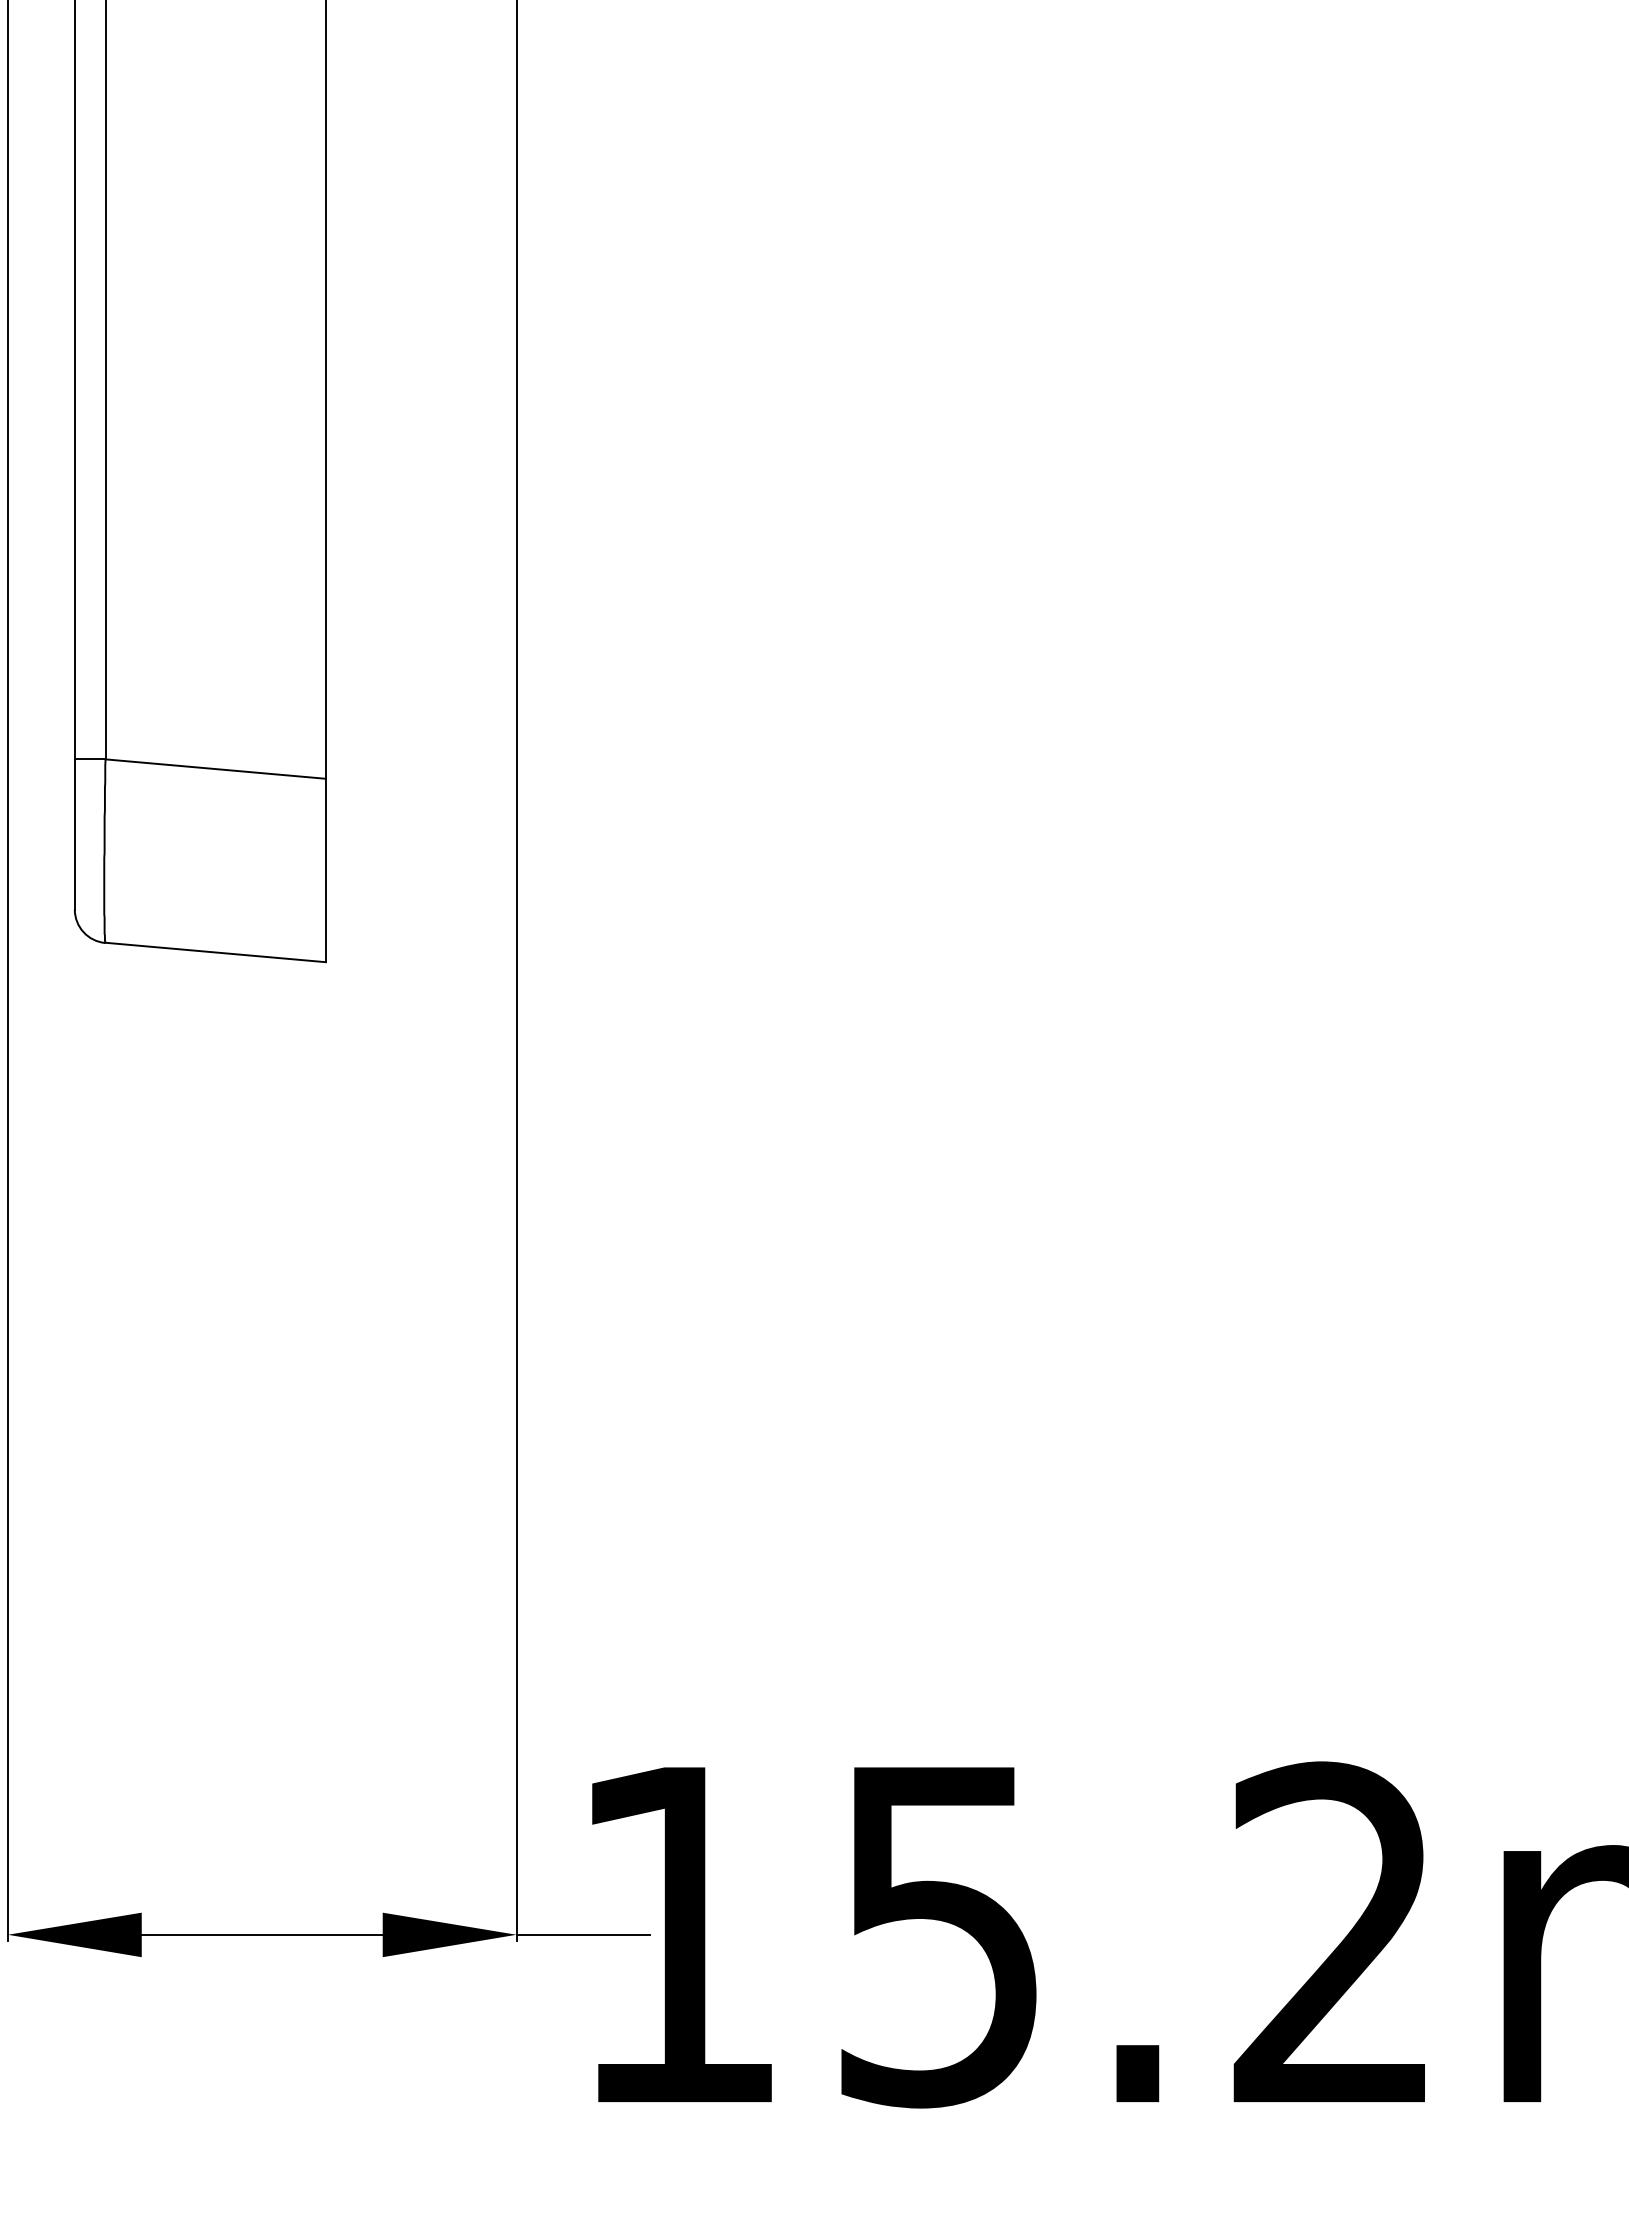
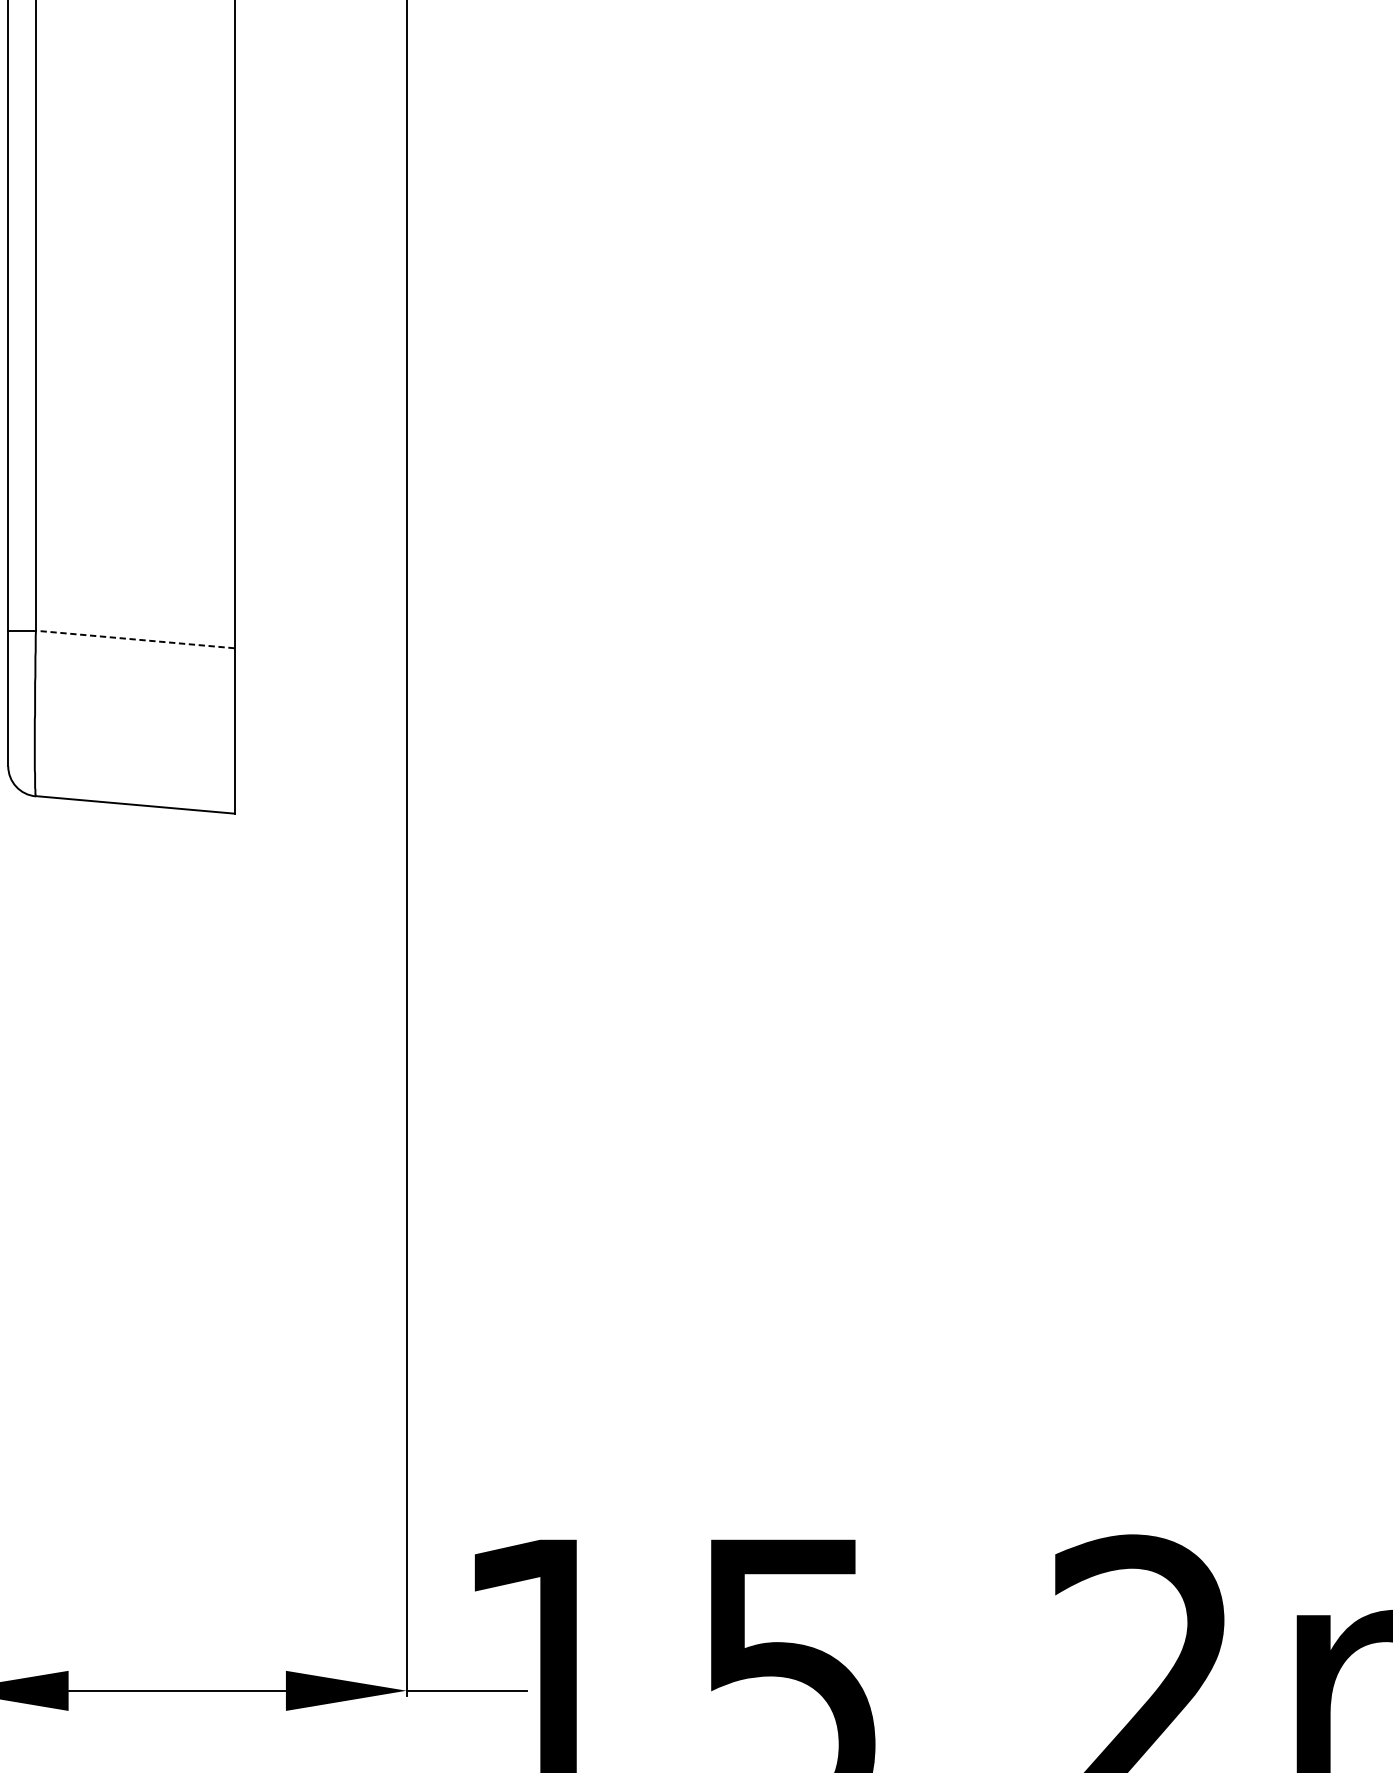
line: (215, 769) -> (135, 639), solid -> dashed

